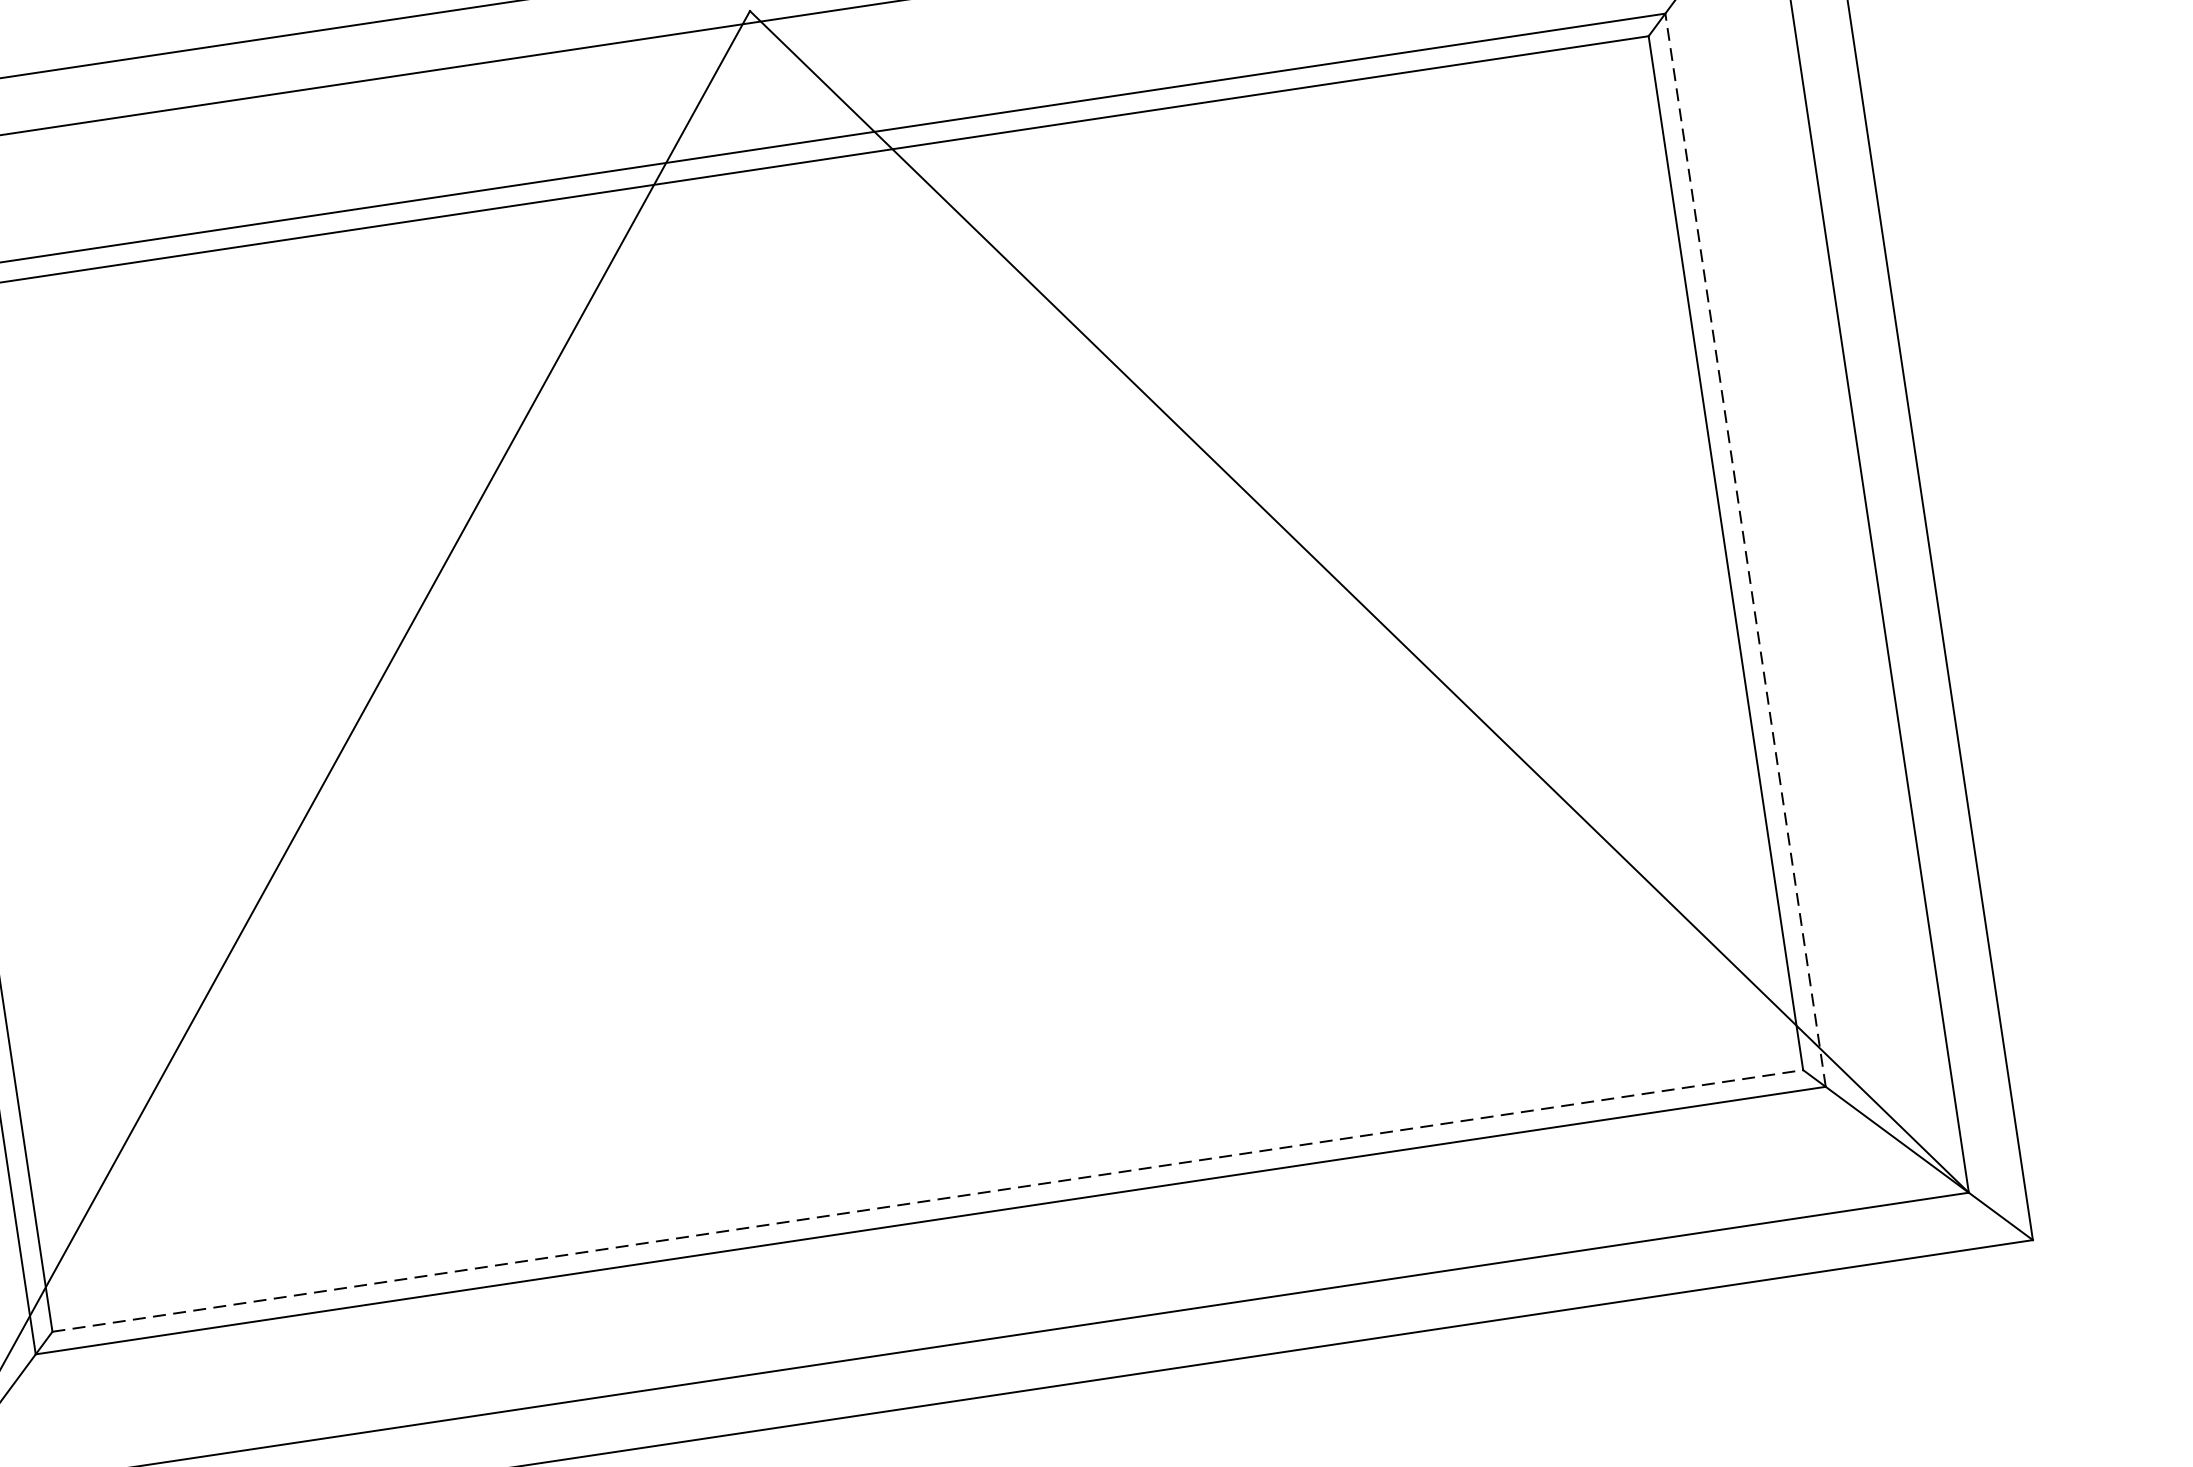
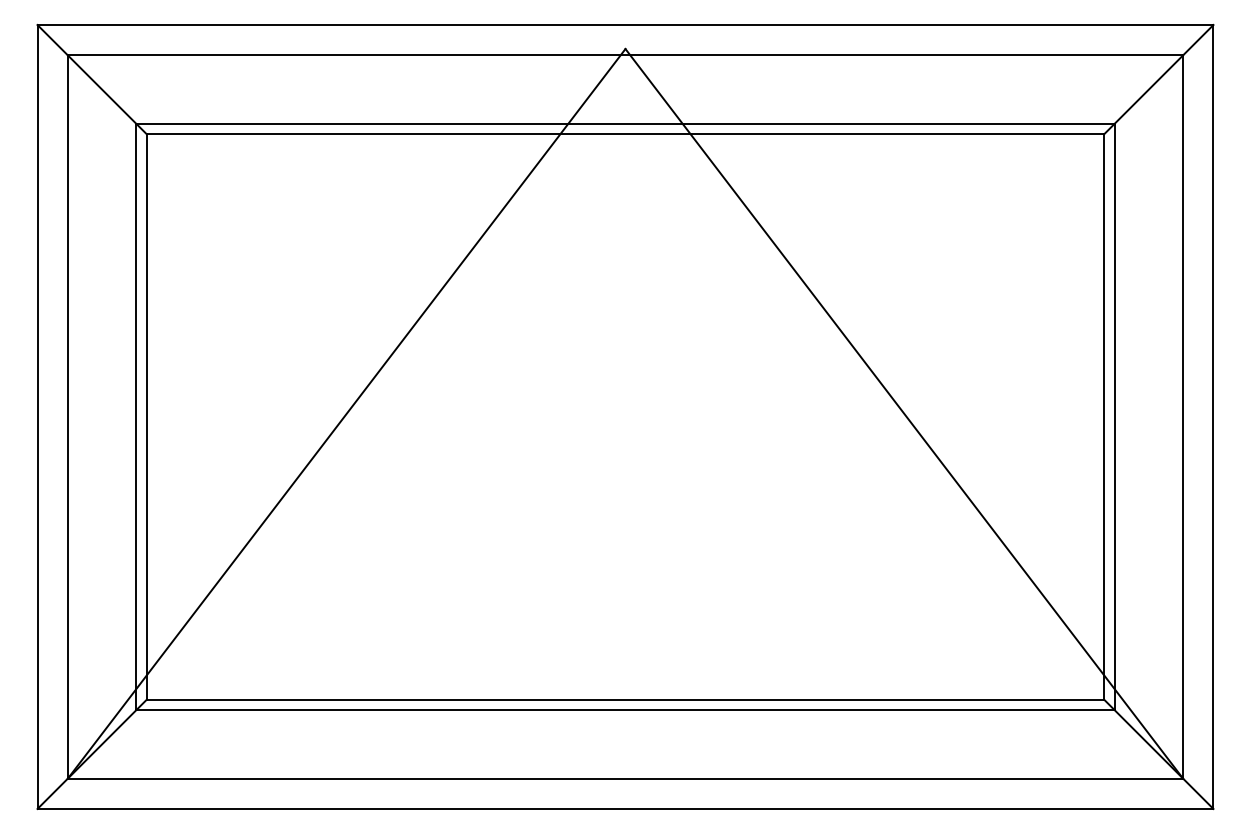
line: (1744, 549) -> (1114, 416), dashed -> solid
line: (927, 1200) -> (625, 699), dashed -> solid

